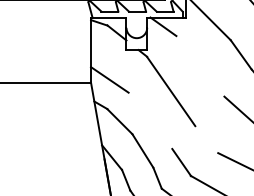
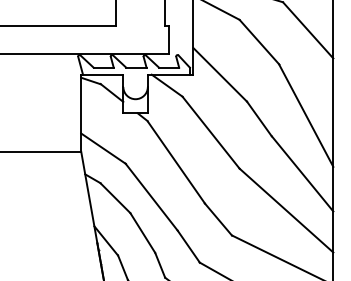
line: (199, 66) -> (210, 132), added
line: (150, 120) -> (151, 196), added
line: (206, 139) -> (218, 219), added

